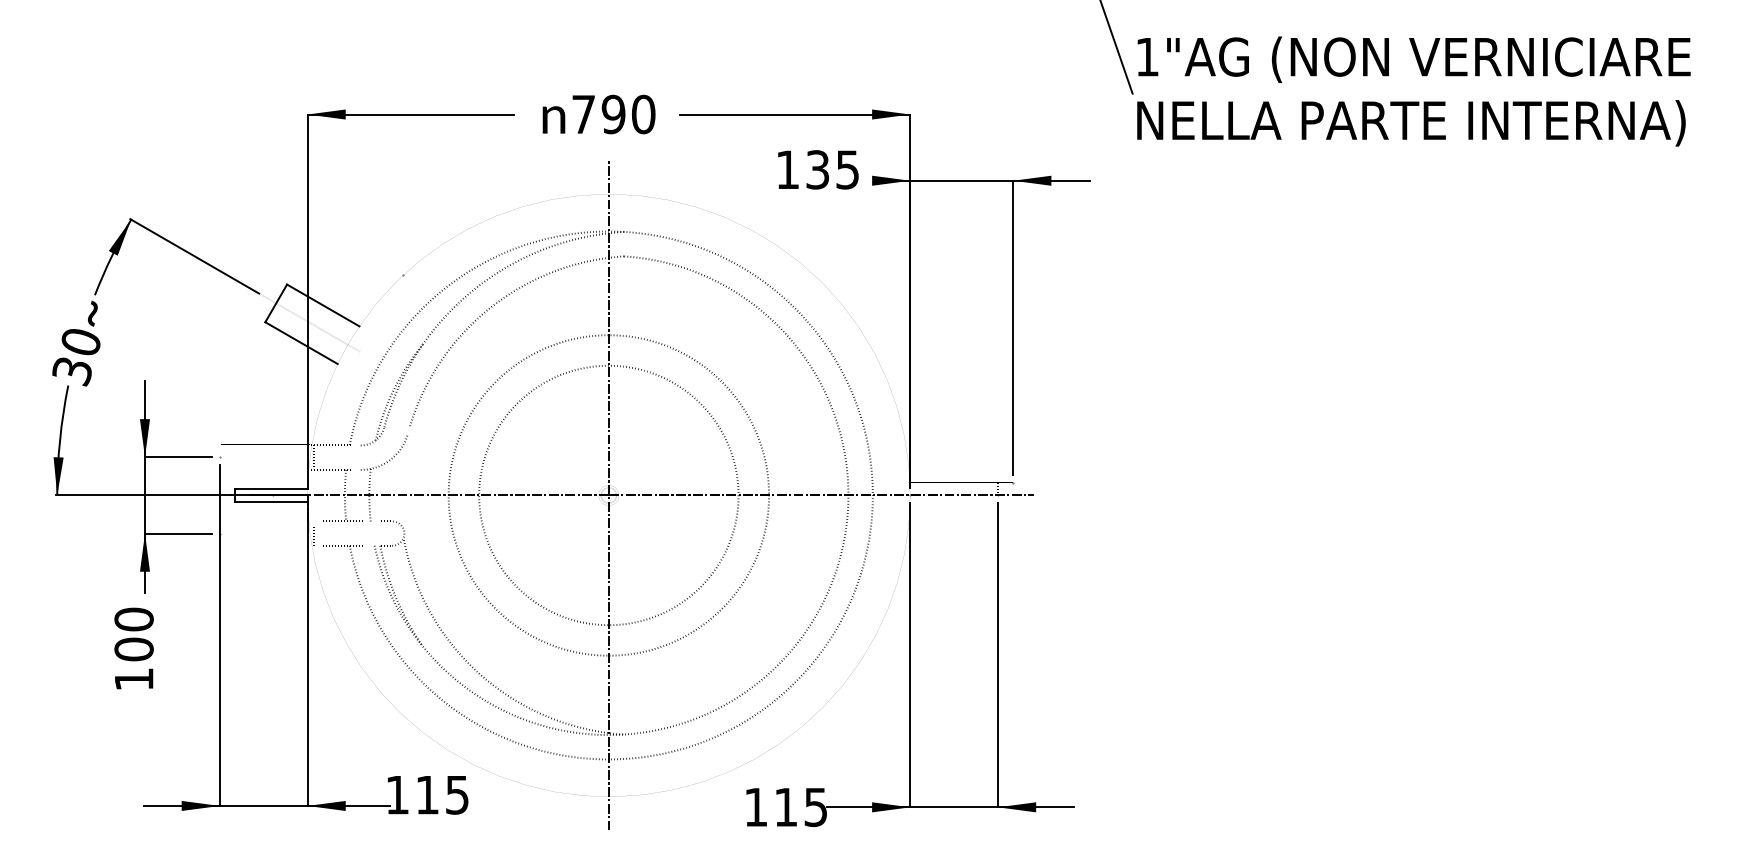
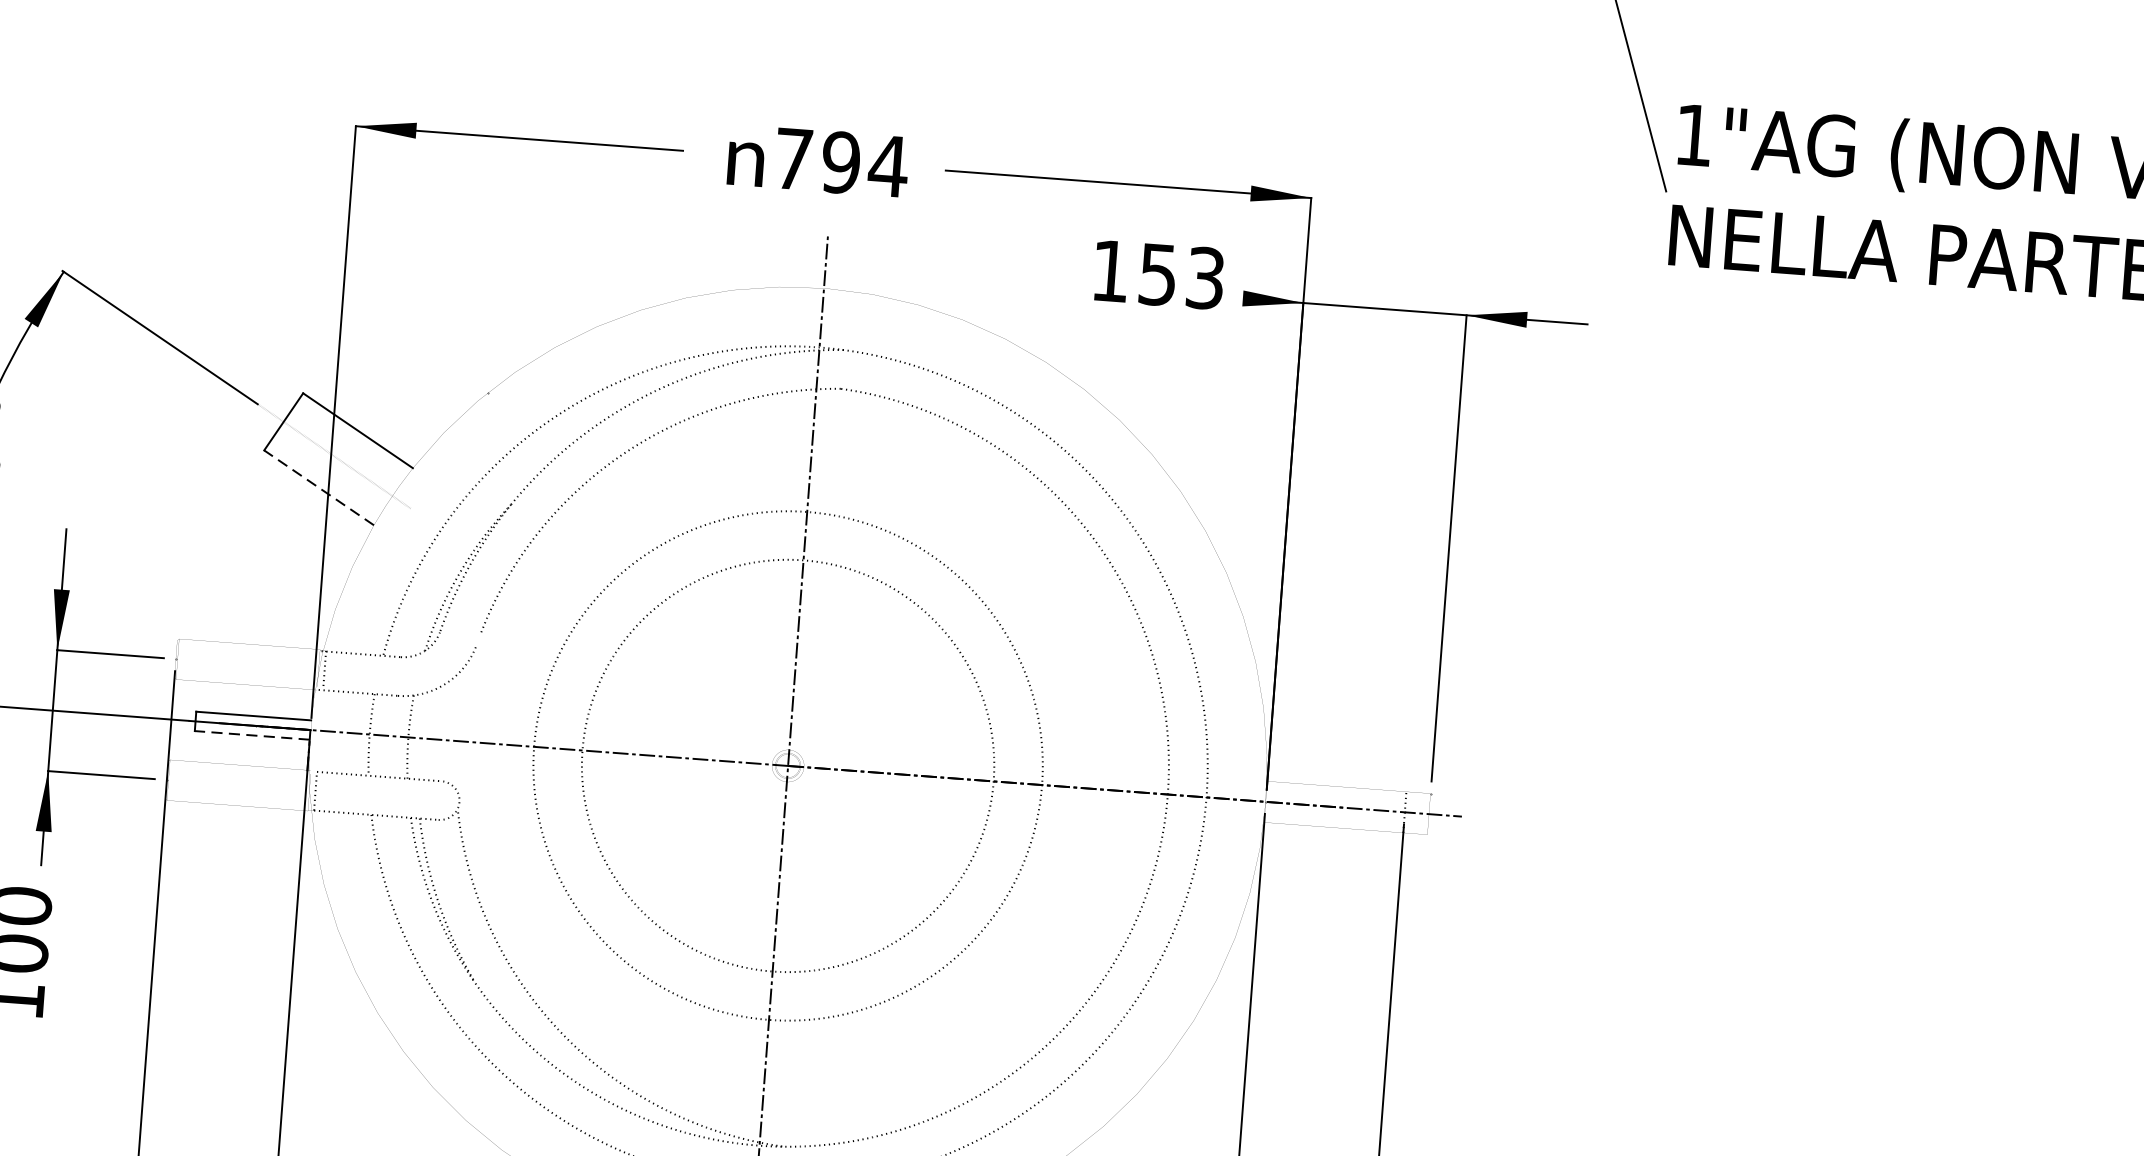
text: (643, 114) -> (888, 166), 790 -> 794
text: (832, 169) -> (1181, 275), 135 -> 153
line: (301, 343) -> (318, 488), solid -> dashed
line: (270, 501) -> (251, 735), solid -> dashed

